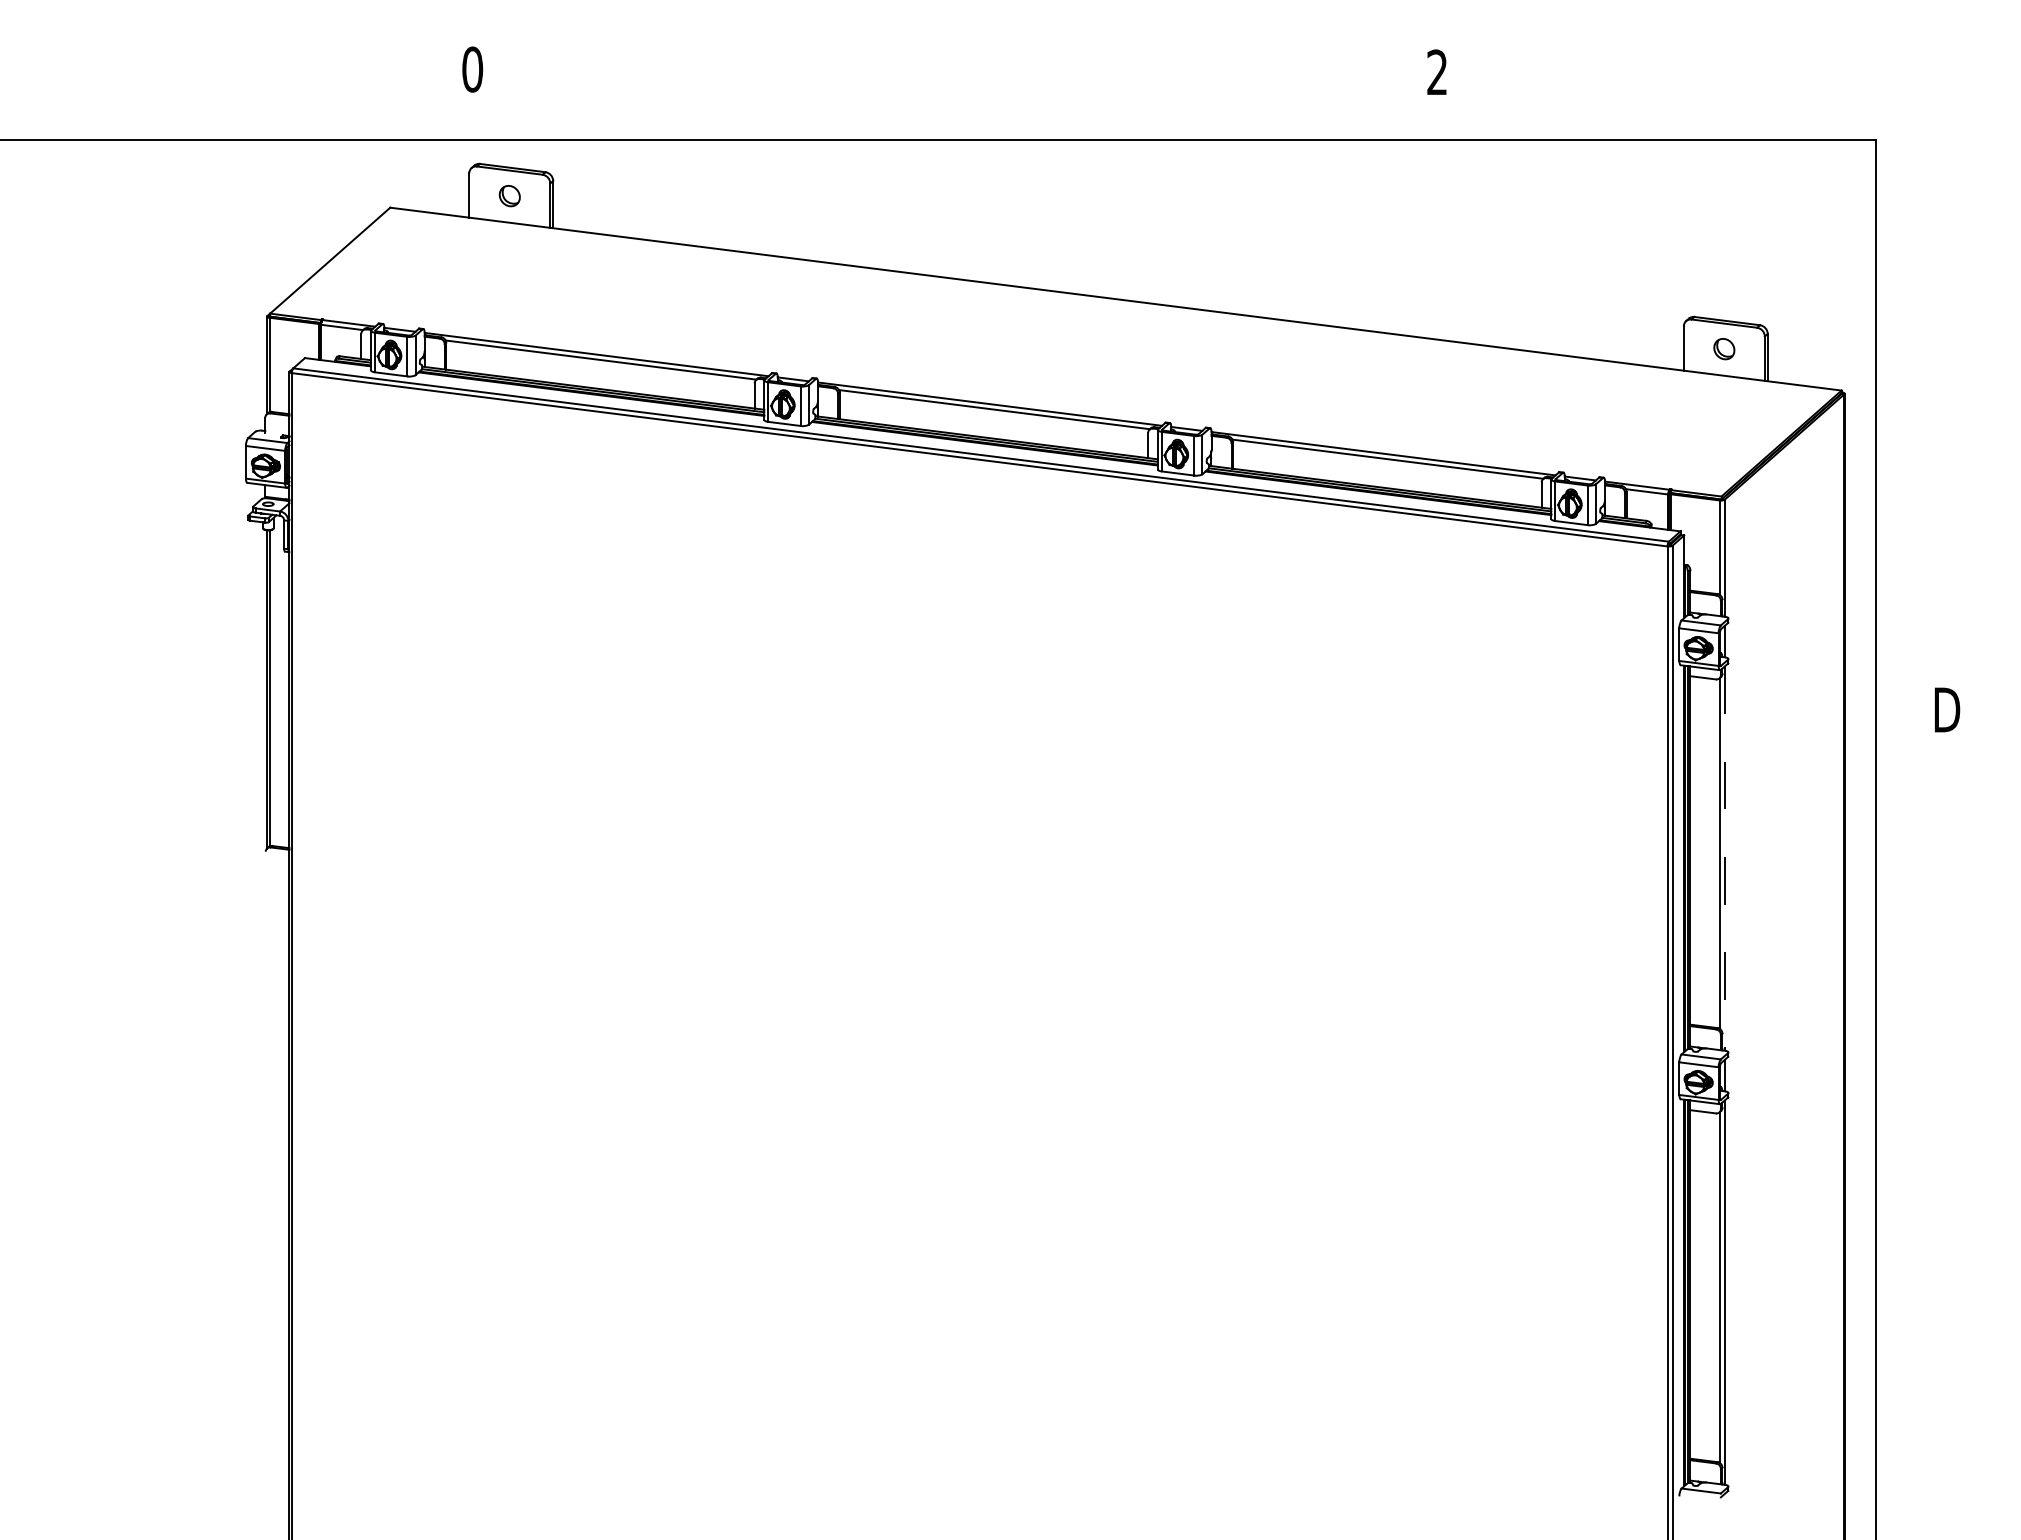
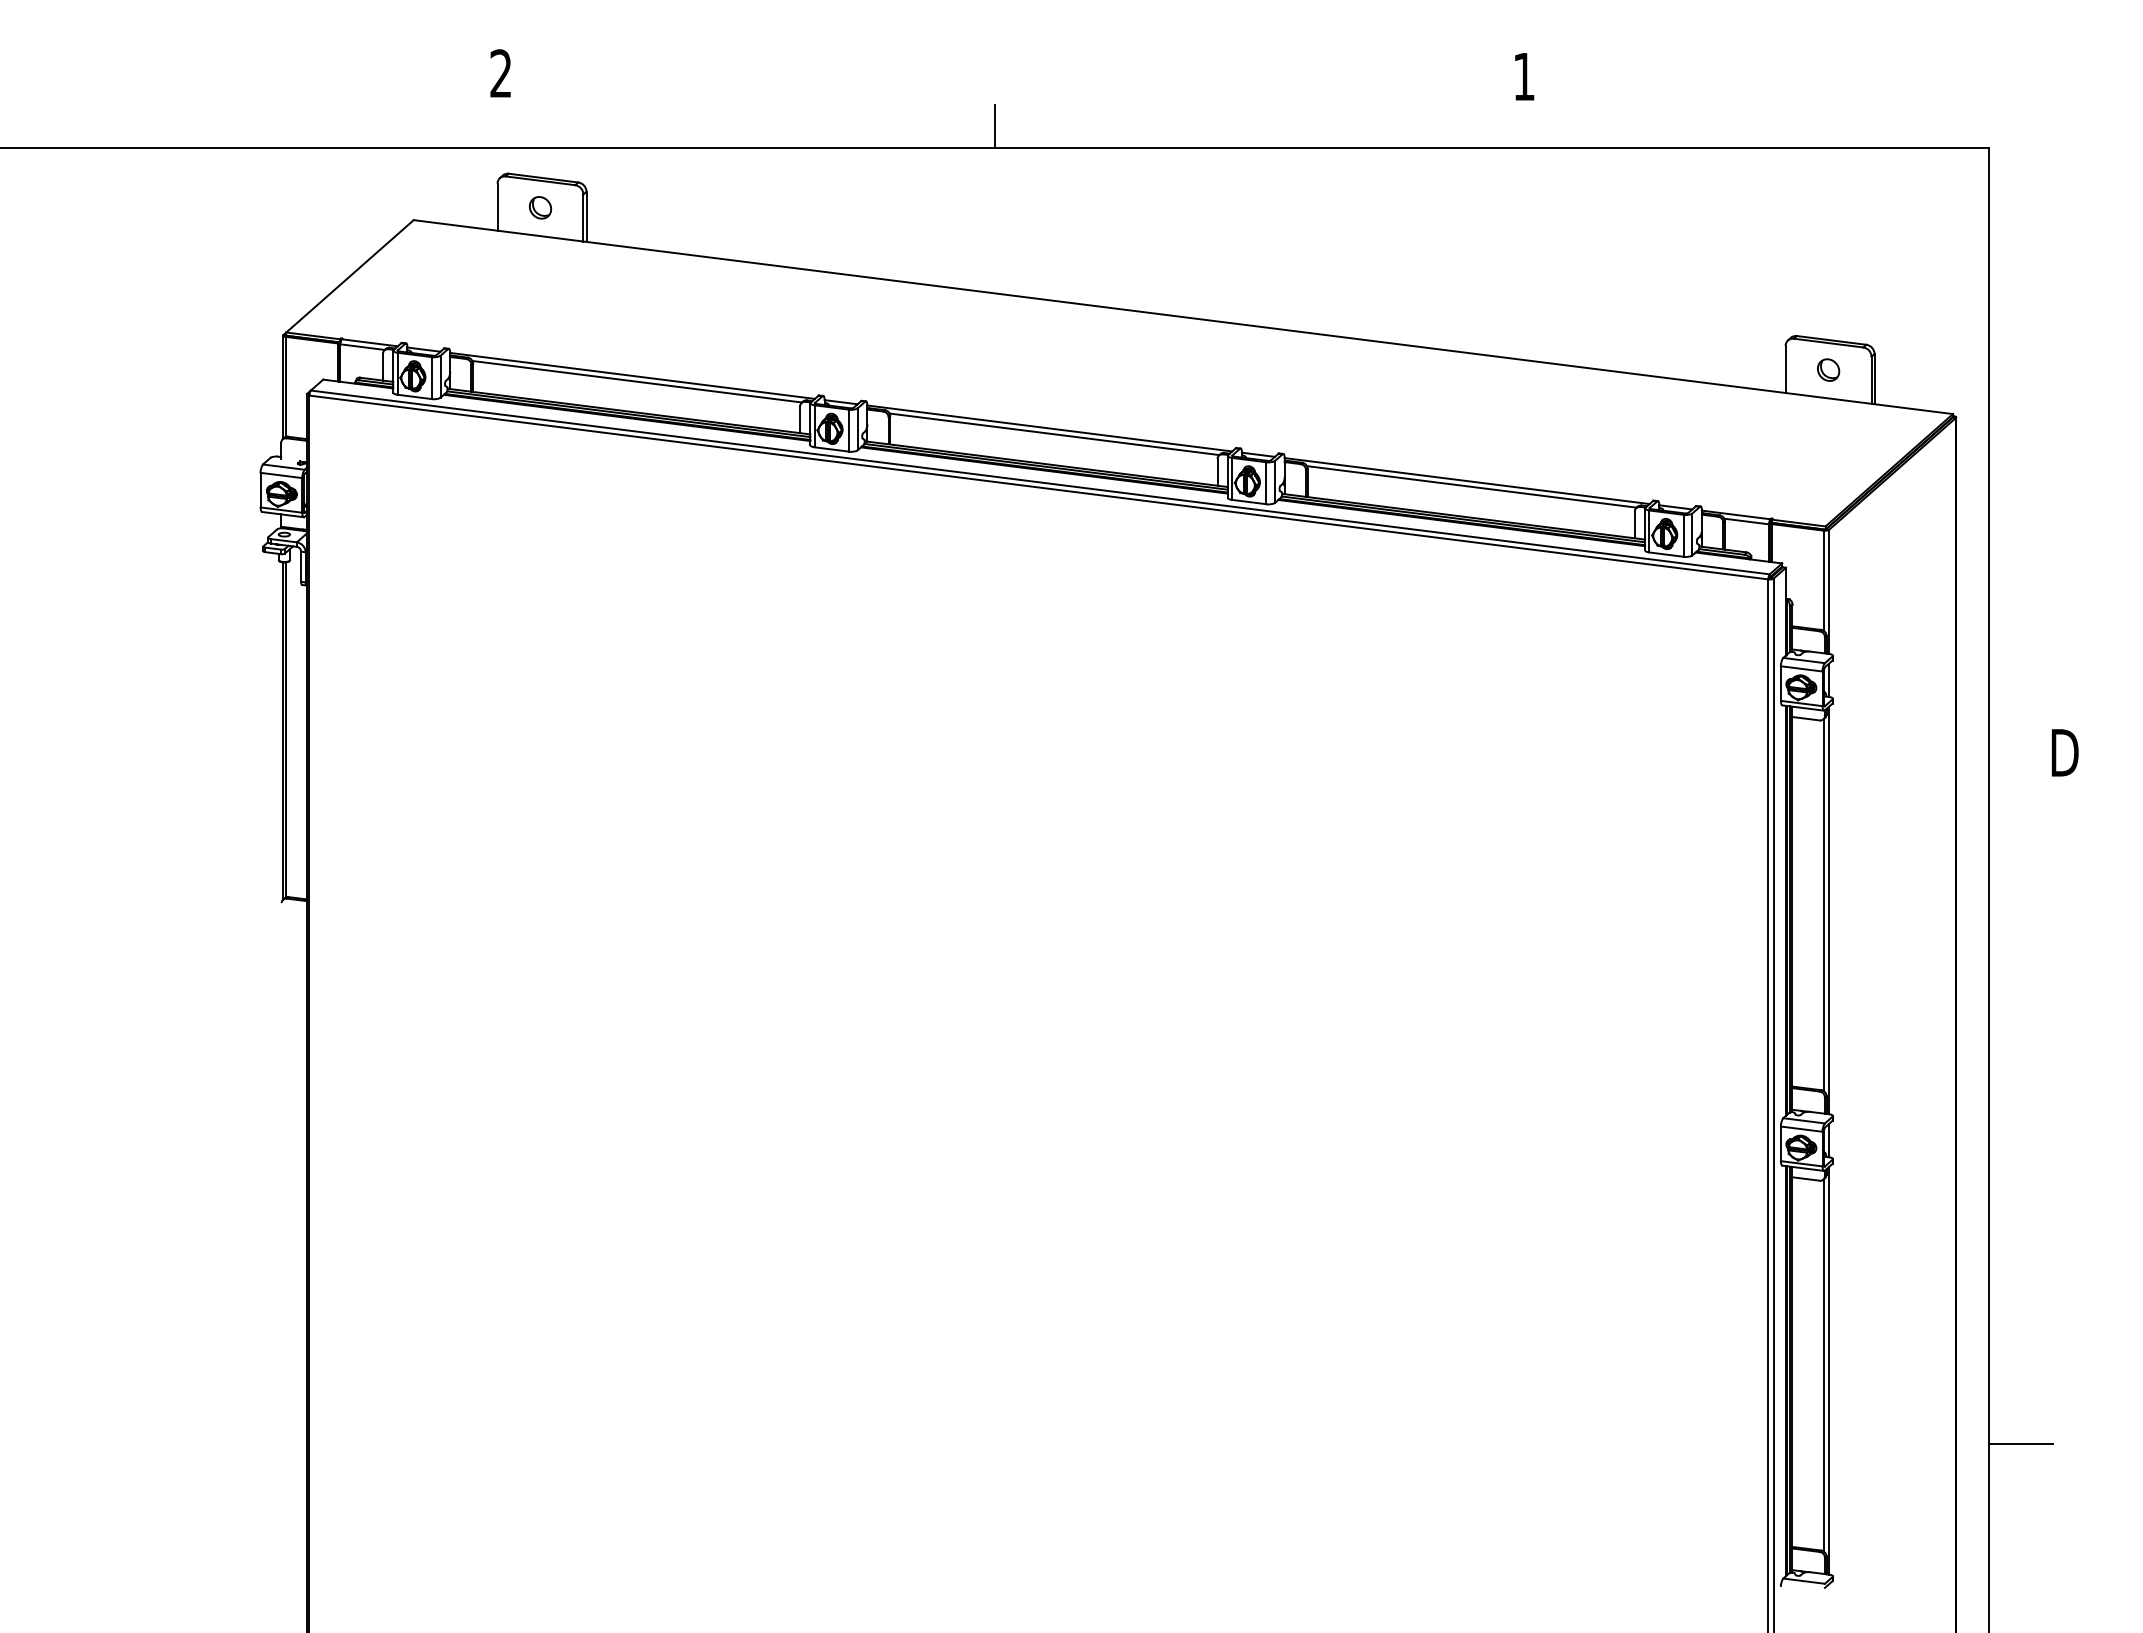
text: (473, 69) -> (501, 73), 0 -> 2
text: (1436, 72) -> (1523, 76), 2 -> 1
line: (938, 119) -> (995, 126), added
line: (1724, 858) -> (1828, 910), dashed -> solid
line: (1905, 1362) -> (2020, 1444), added

